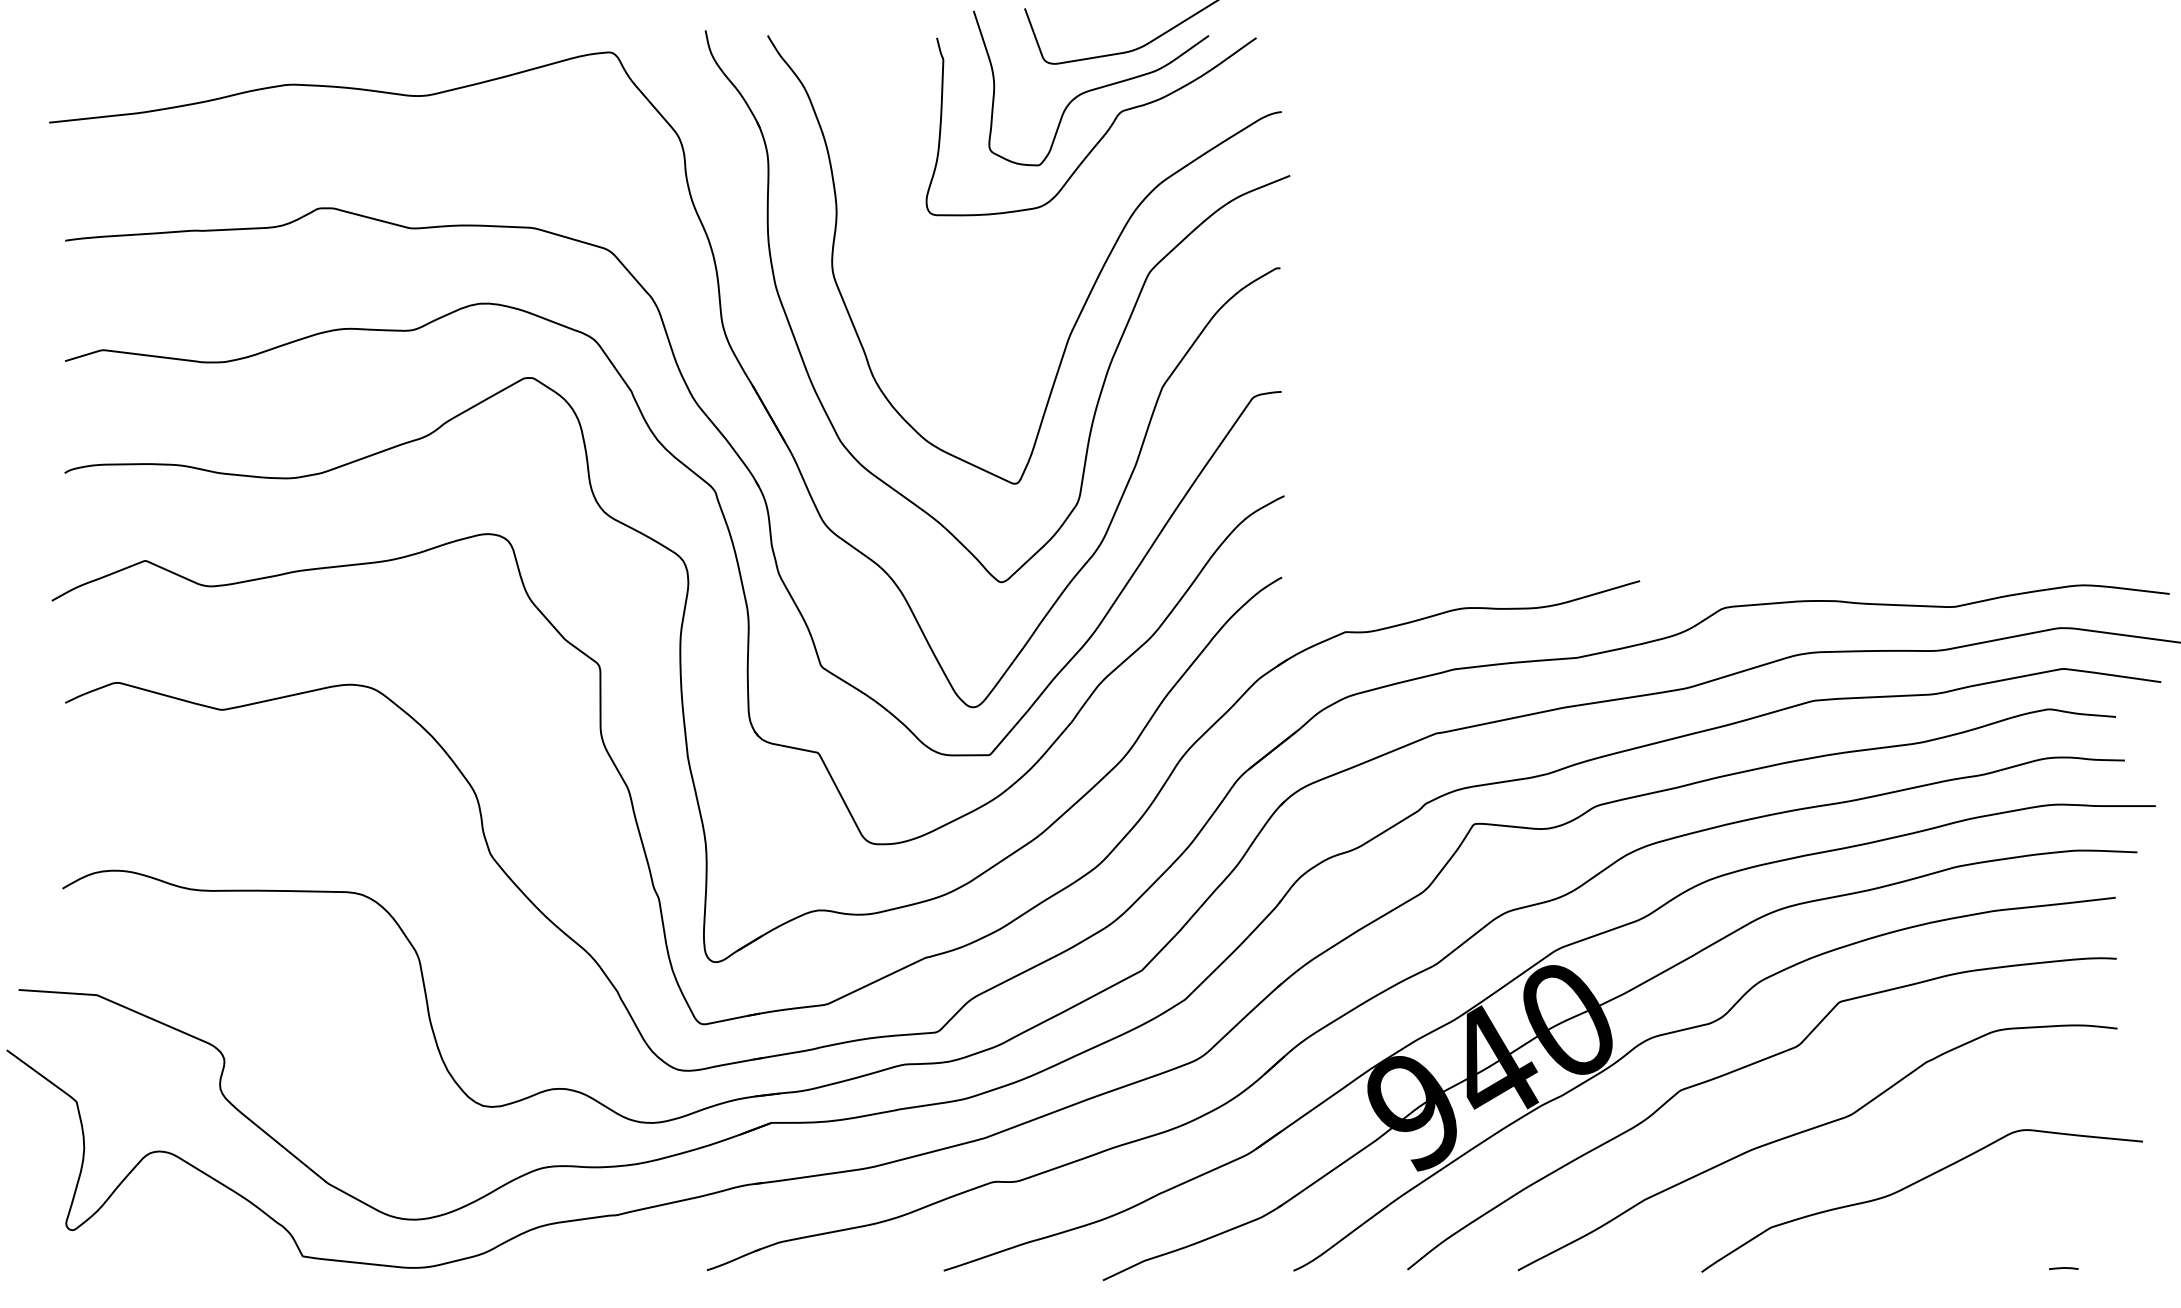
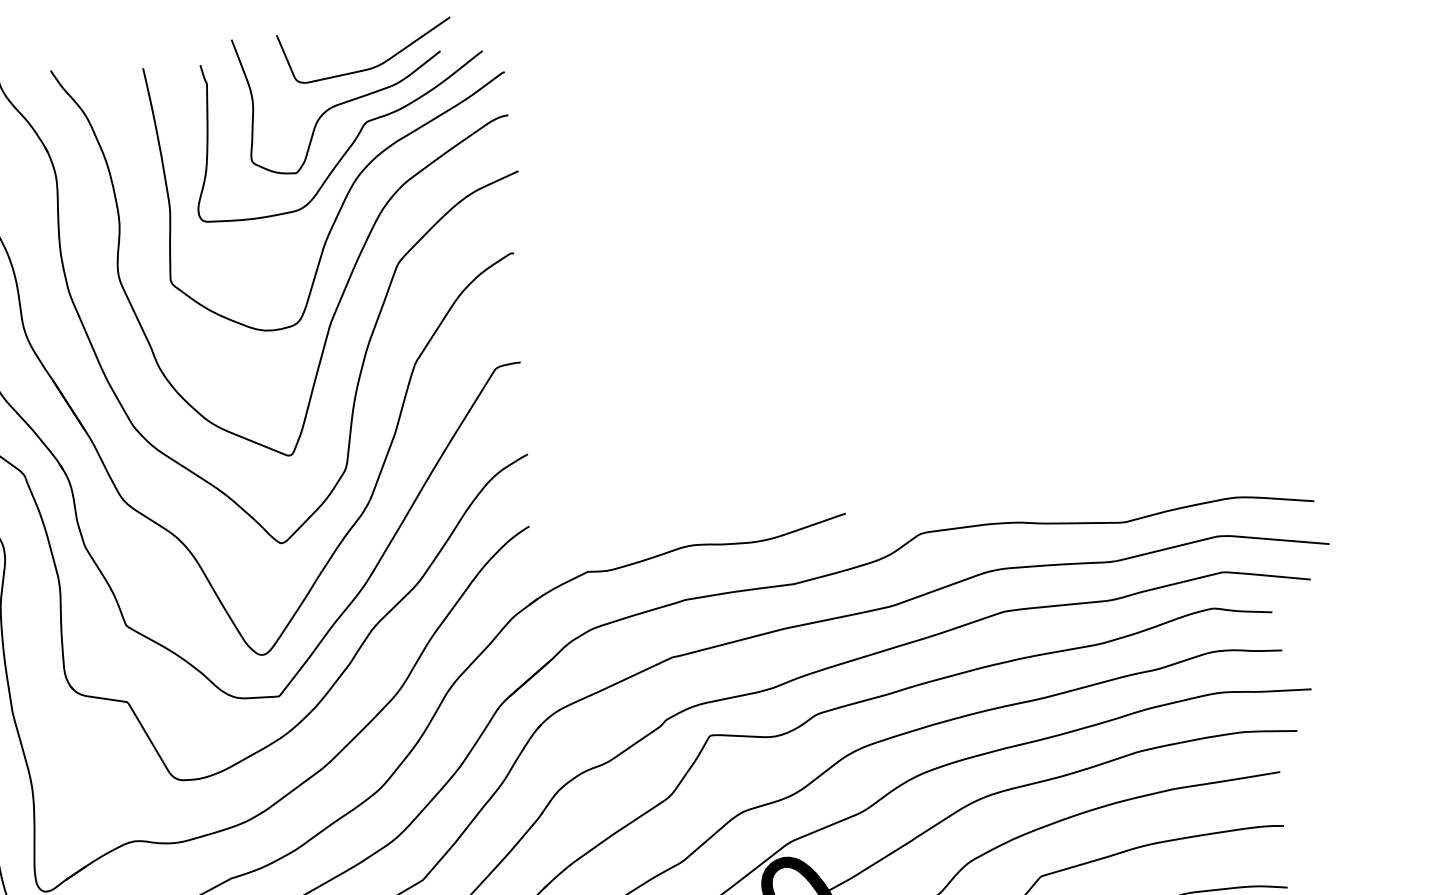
curve: (1091, 197) -> (344, 199), added

